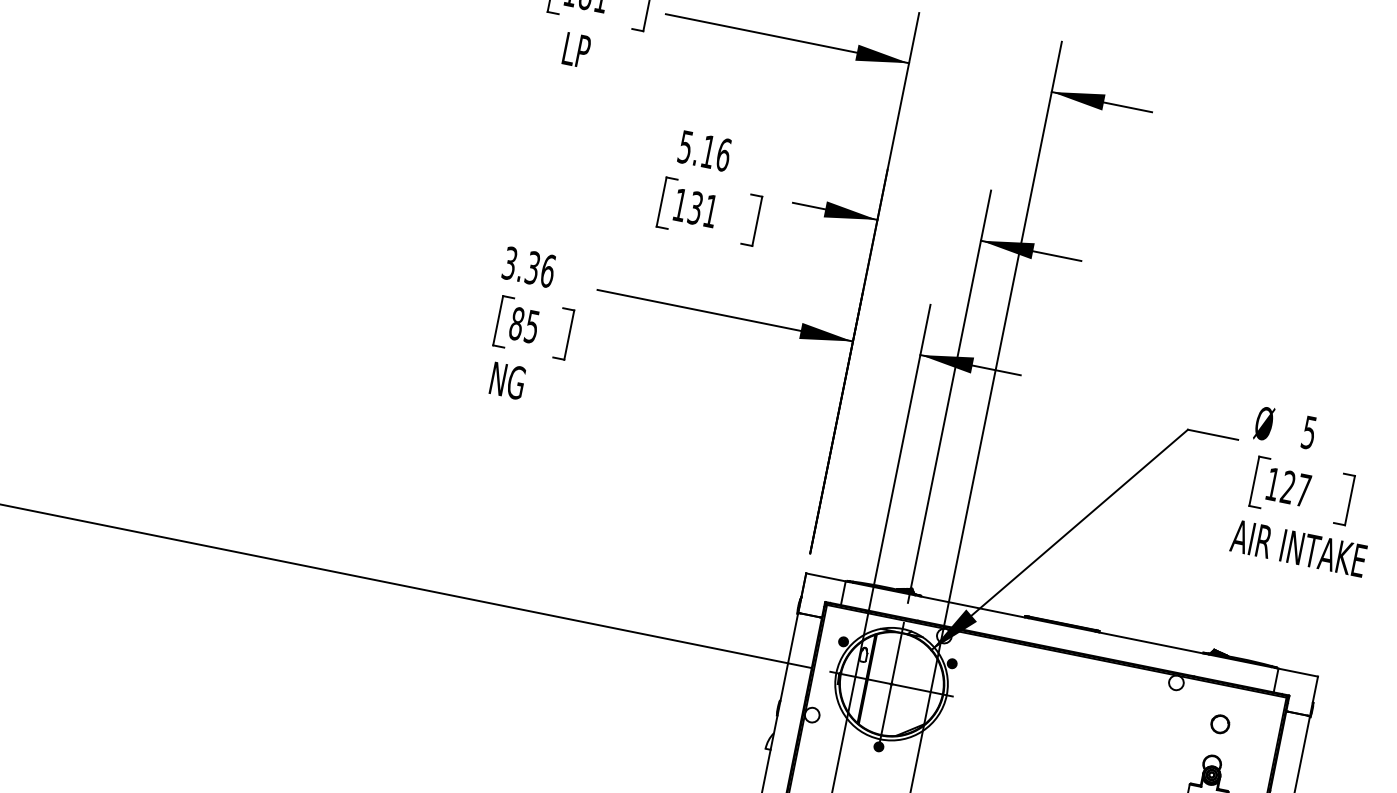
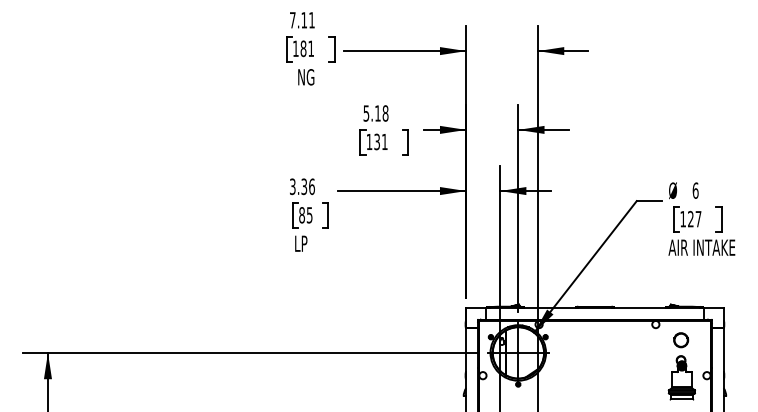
text: (580, 51) -> (306, 77), LP -> NG
text: (723, 154) -> (385, 113), 5.16 -> 5.18
text: (508, 380) -> (303, 243), NG -> LP
text: (1308, 432) -> (695, 190), 5 -> 6
part: (1219, 724) -> (680, 340), size x1.6

